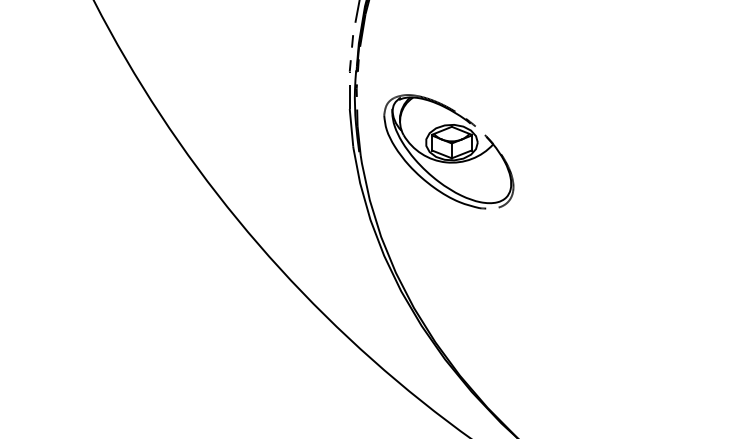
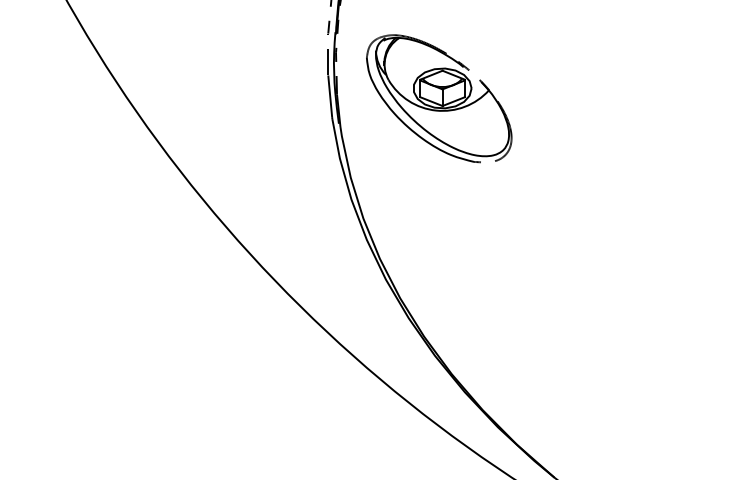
part: (448, 151) -> (438, 98), moved

